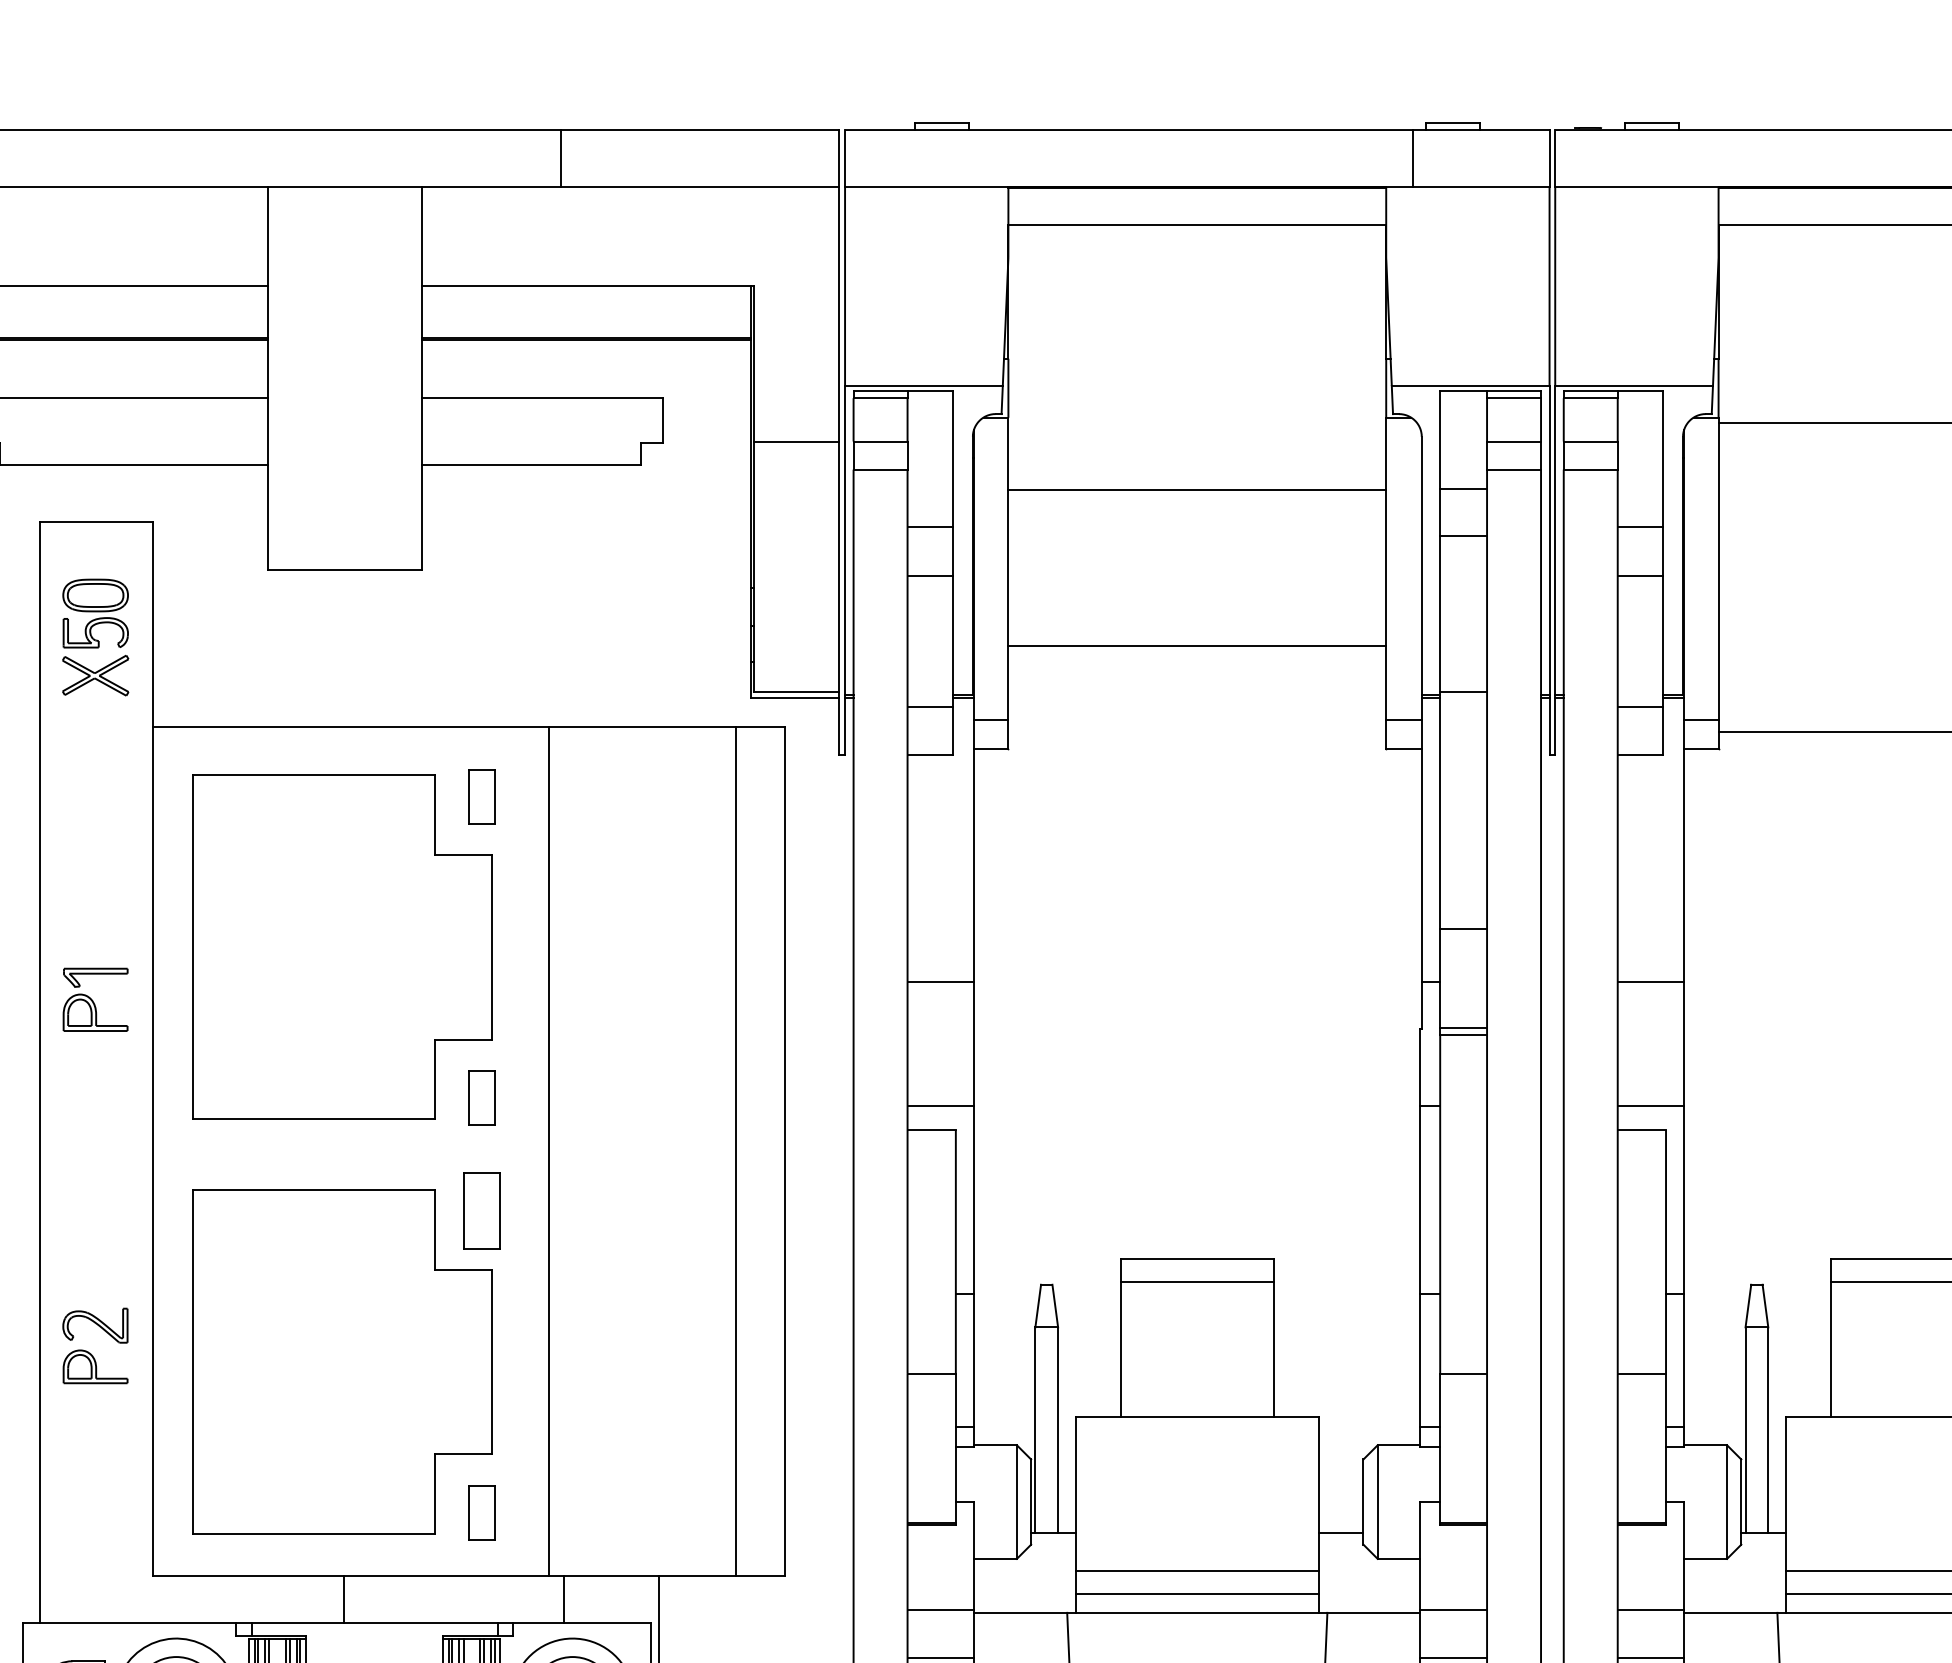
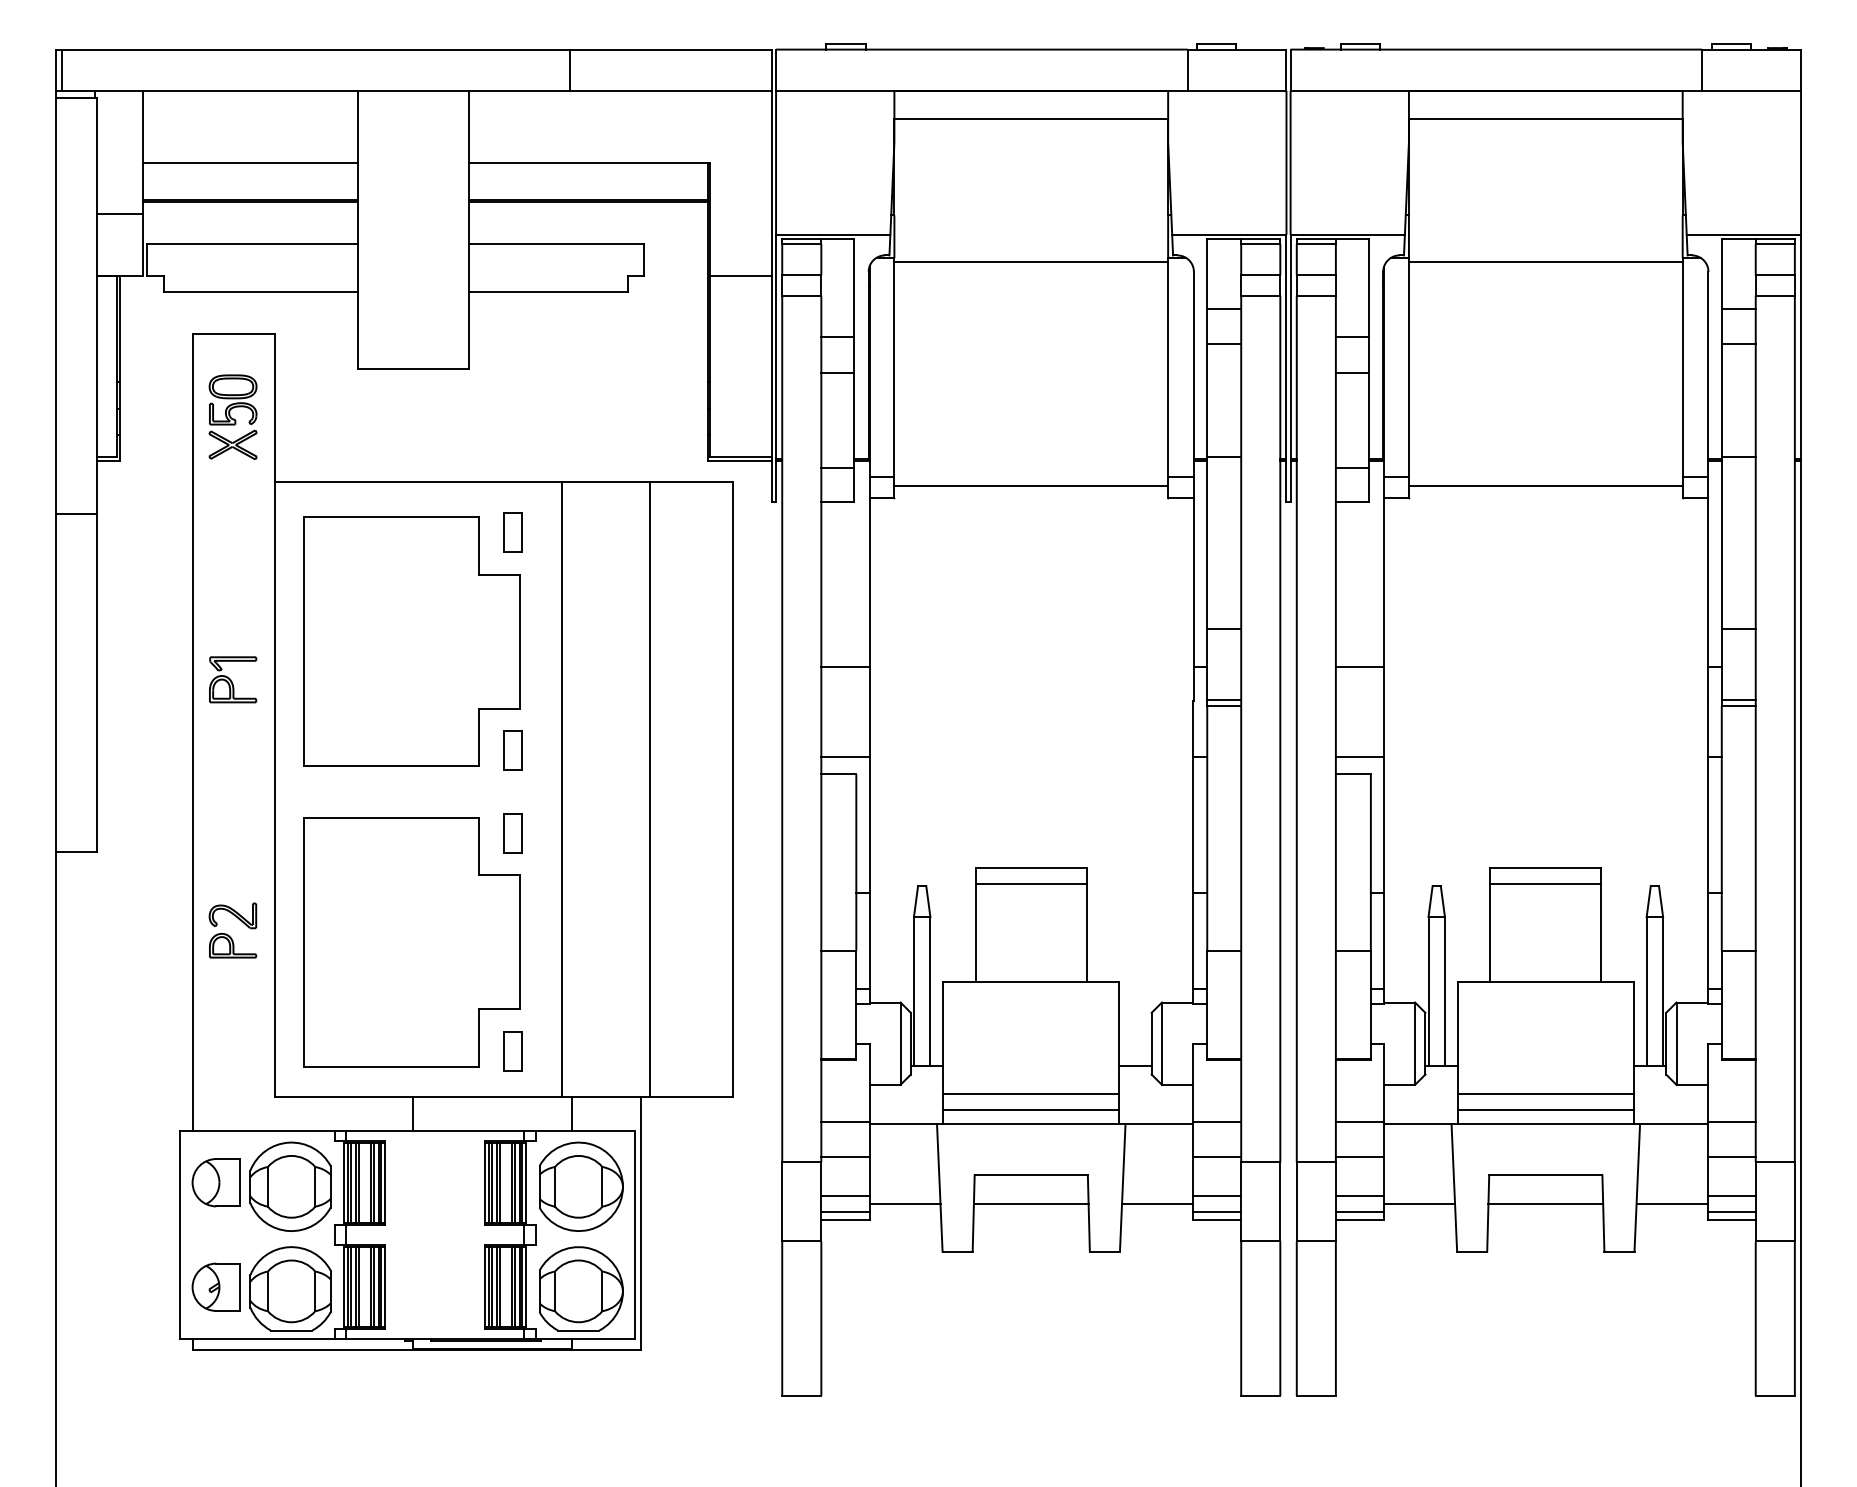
line: (1197, 490) -> (1031, 261), moved
line: (1197, 646) -> (1031, 485), moved
line: (736, 1151) -> (650, 789), moved
part: (481, 1211) -> (512, 833), size x0.71

